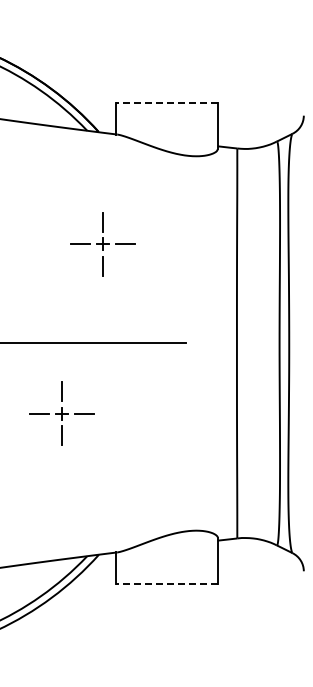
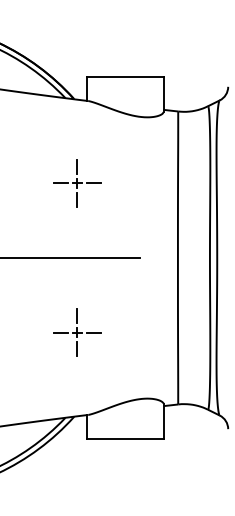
line: (167, 102) -> (125, 76), dashed -> solid
part: (61, 413) -> (76, 332), moved
line: (167, 584) -> (125, 439), dashed -> solid

